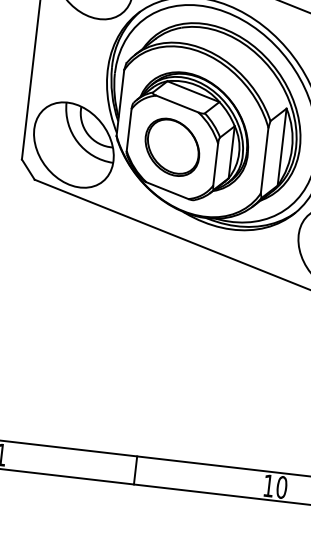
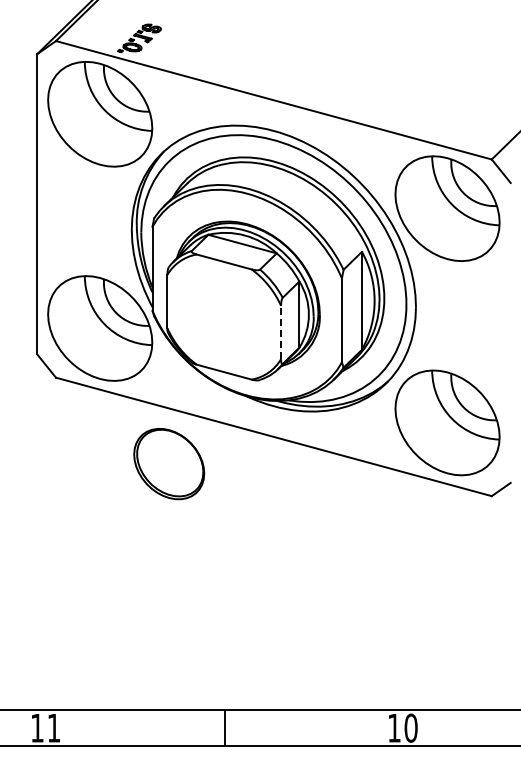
part: (172, 147) -> (169, 464), moved
line: (216, 164) -> (281, 332), solid -> dashed

